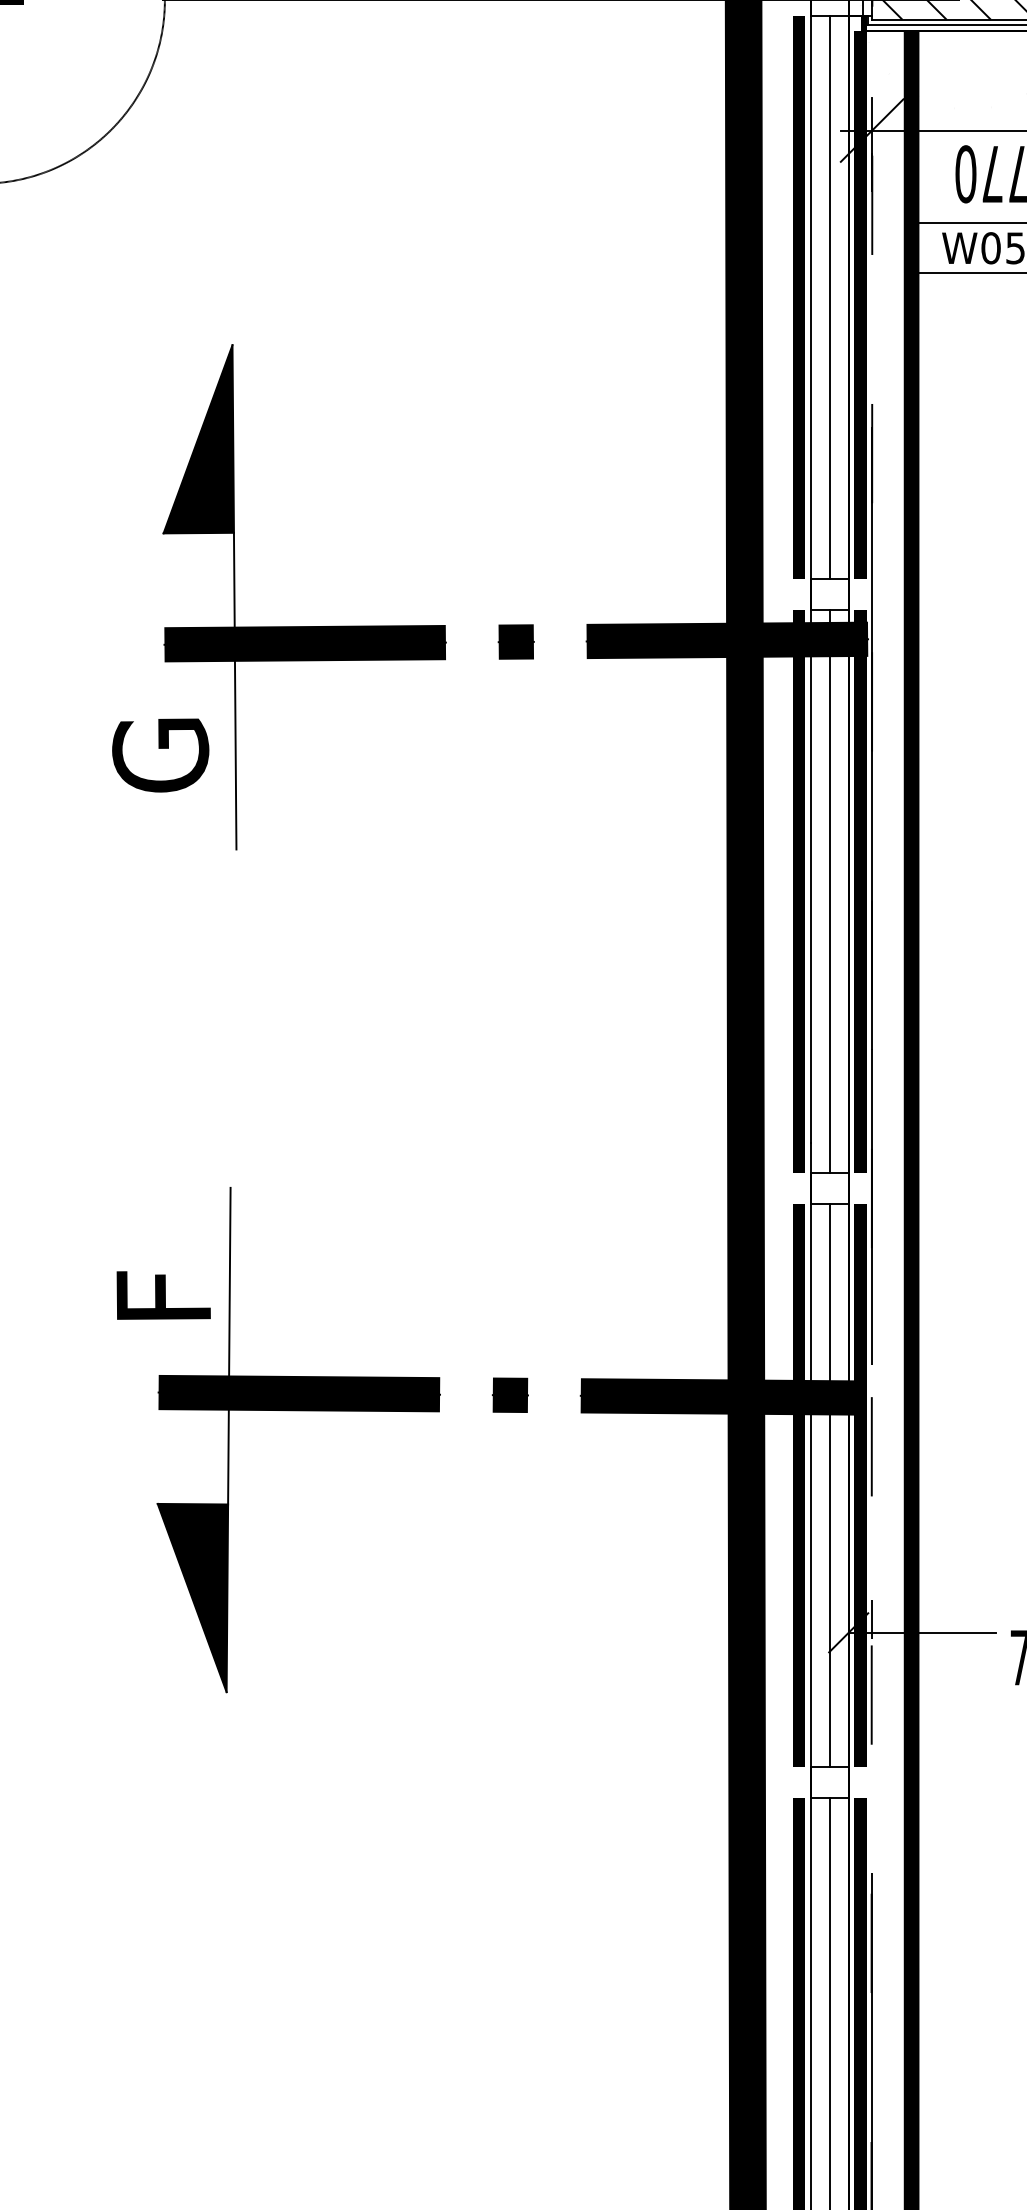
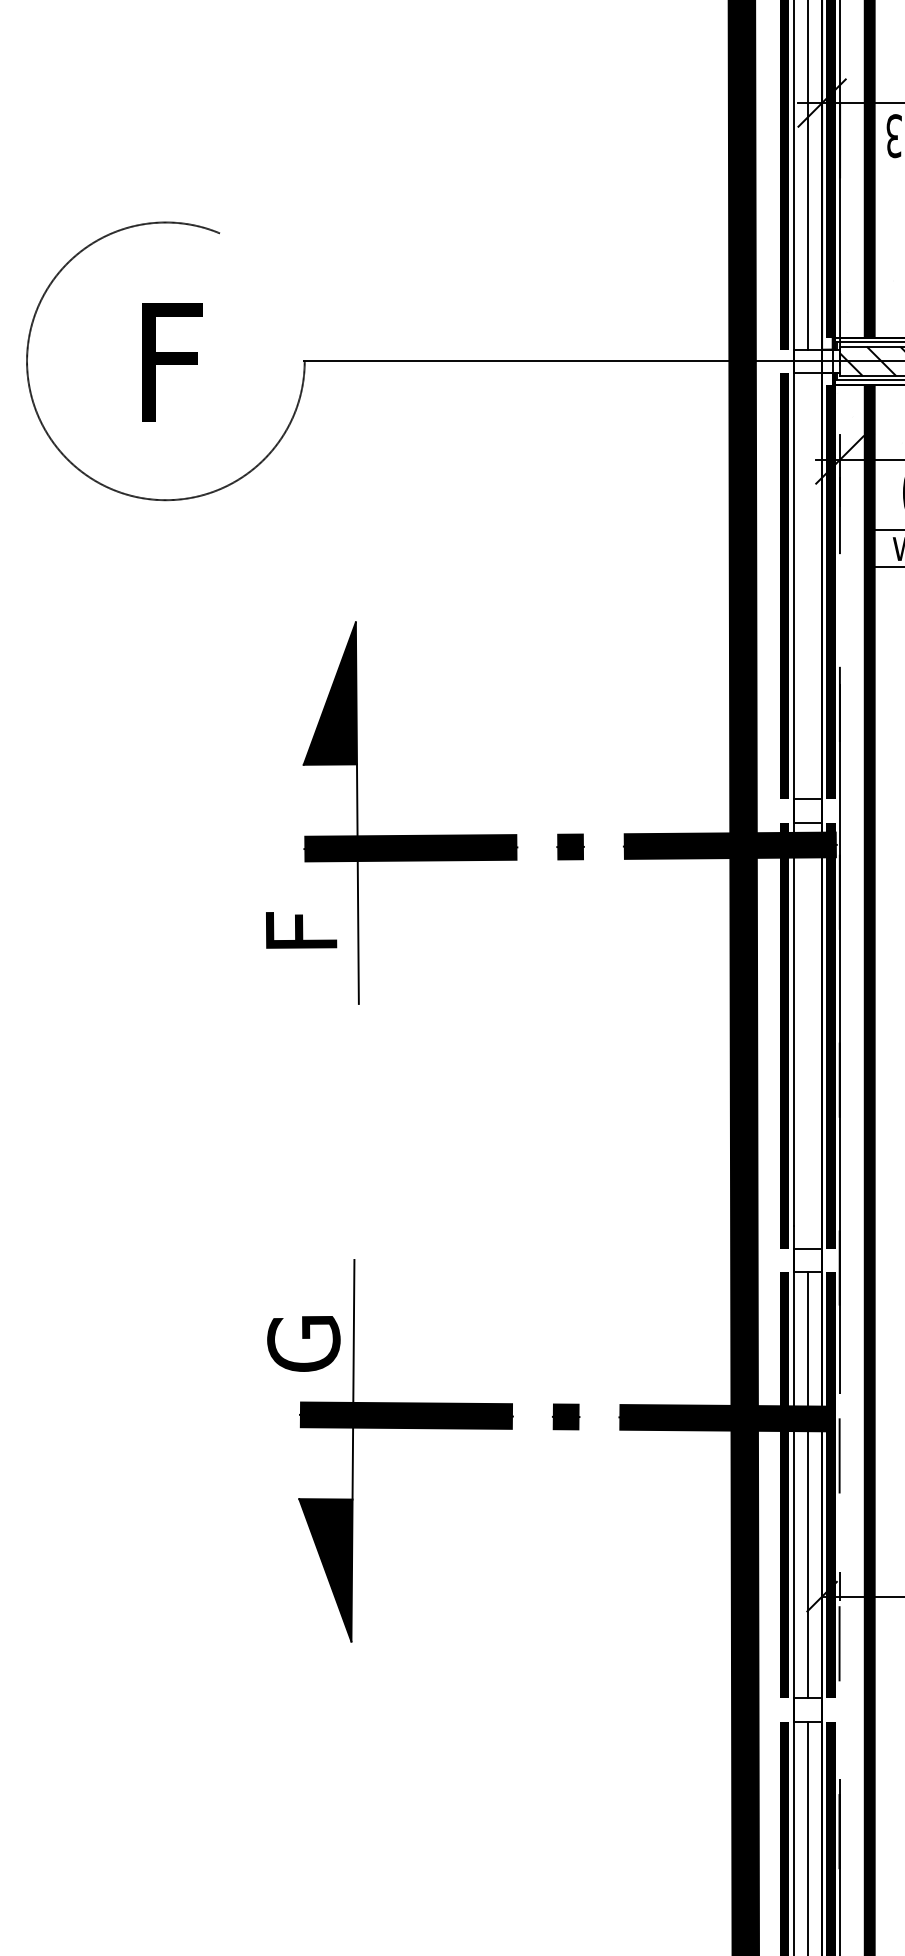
line: (829, 297) -> (807, 586), removed
text: (160, 755) -> (301, 932), G -> F
line: (829, 891) -> (807, 1035), removed
text: (163, 1298) -> (303, 1343), F -> G

